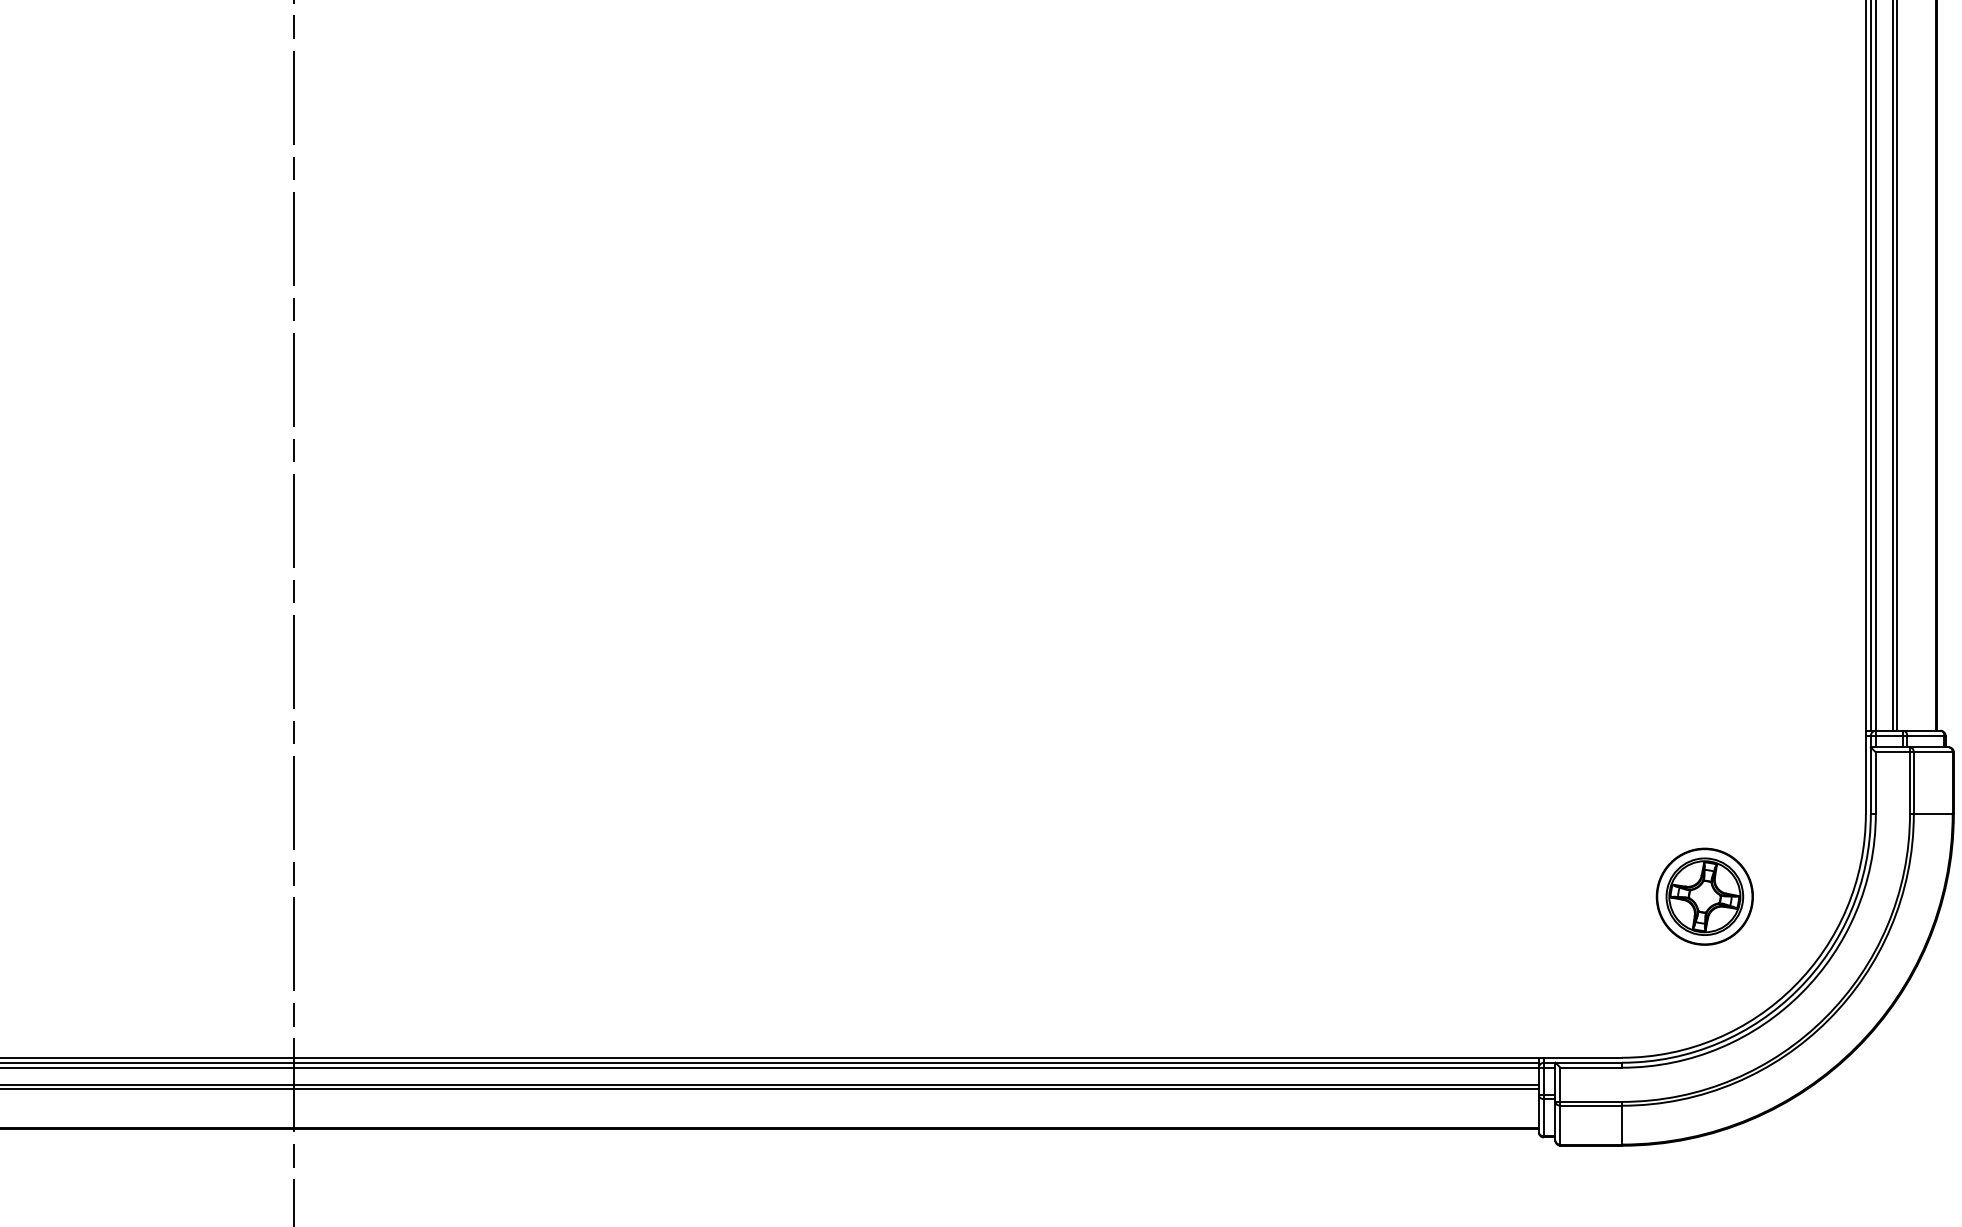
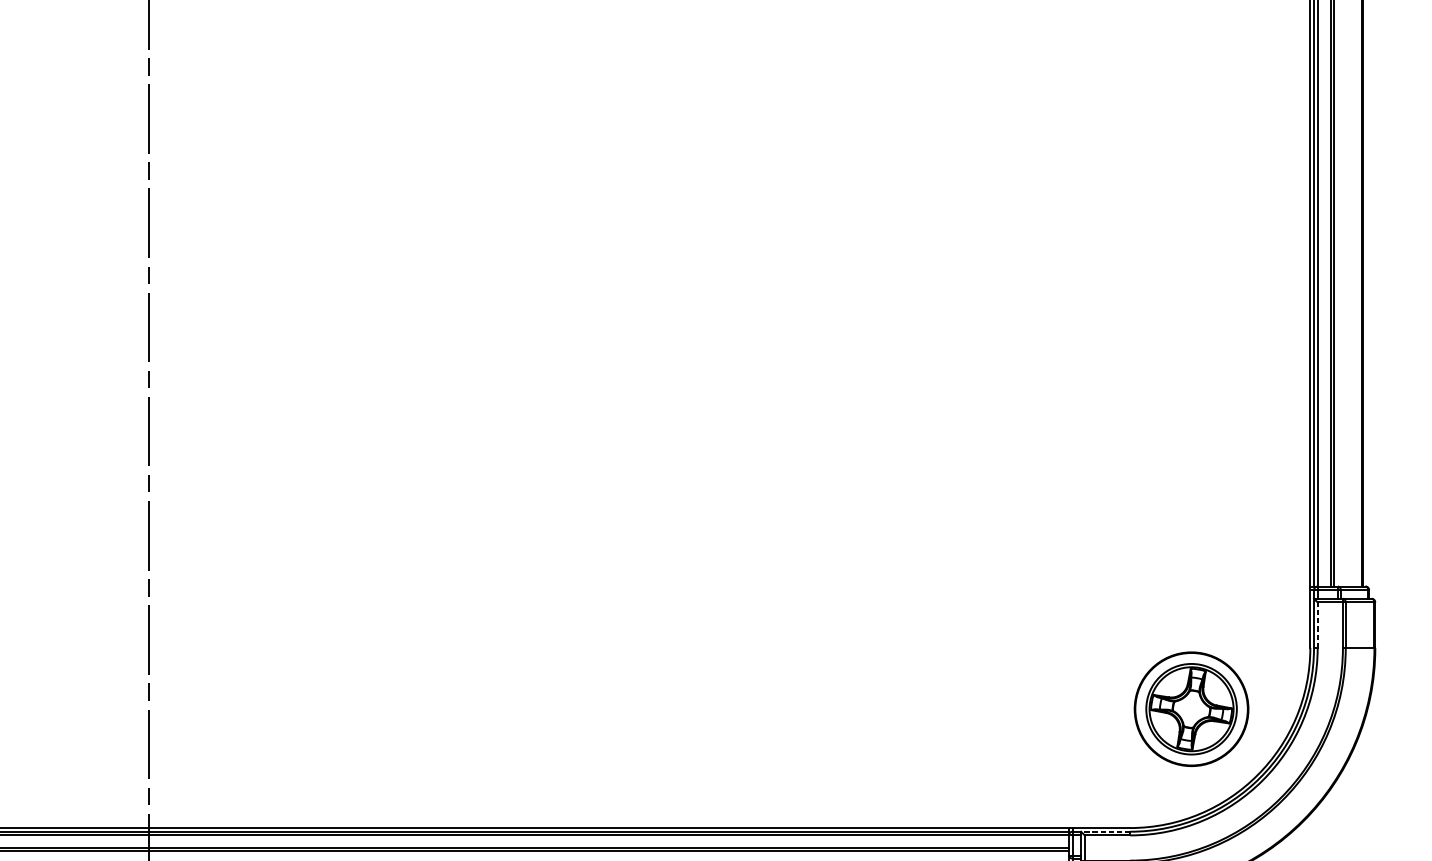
line: (1875, 783) -> (1317, 625), solid -> dashed
part: (1704, 896) -> (1191, 708), size x1.6
line: (1588, 1062) -> (1105, 831), solid -> dashed

